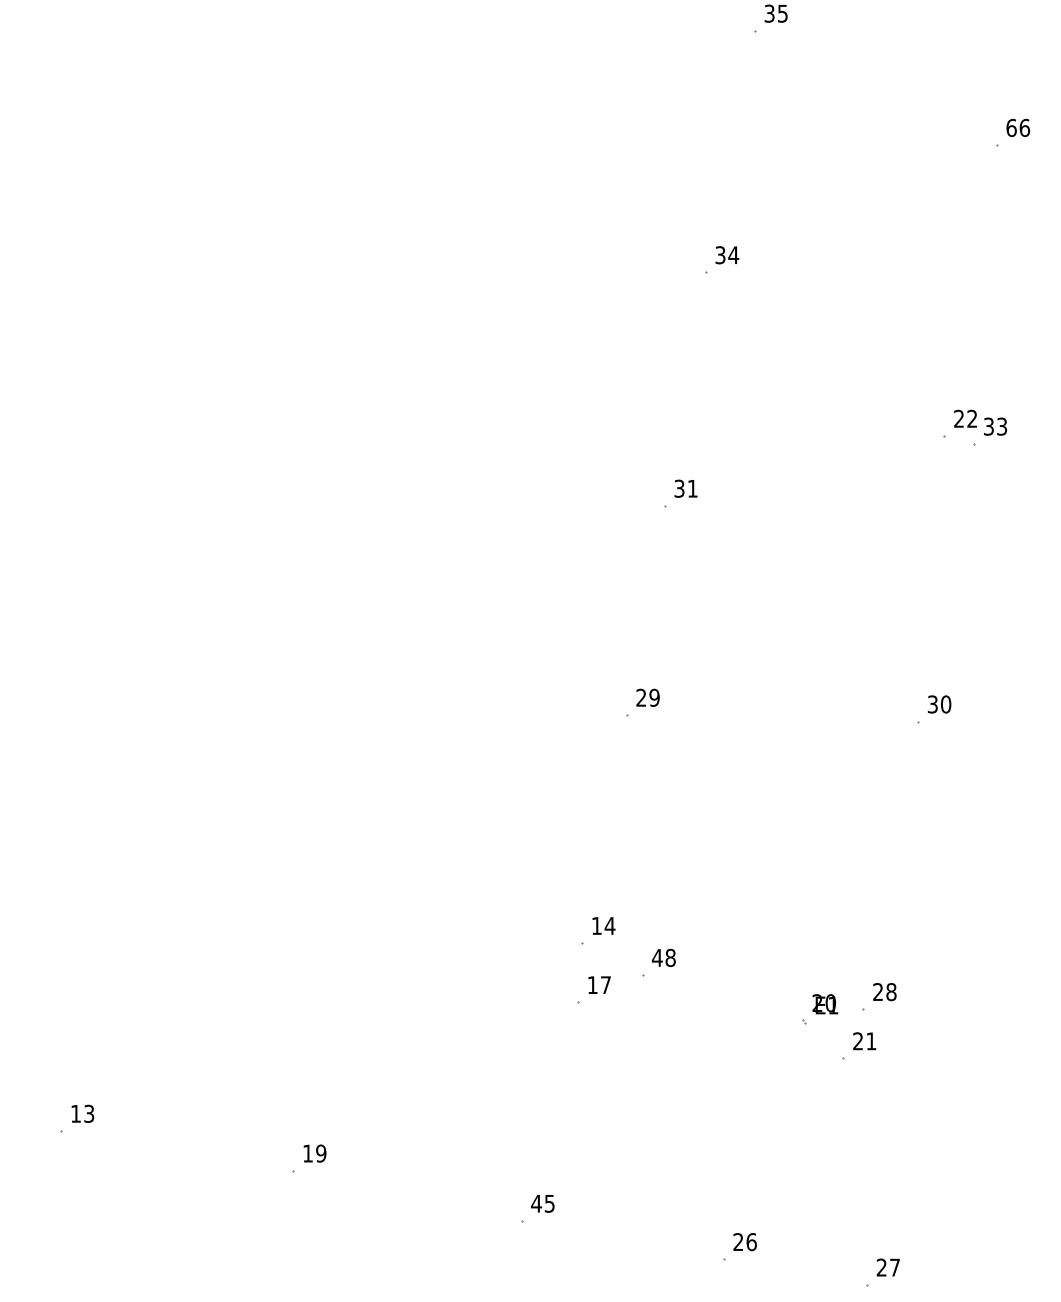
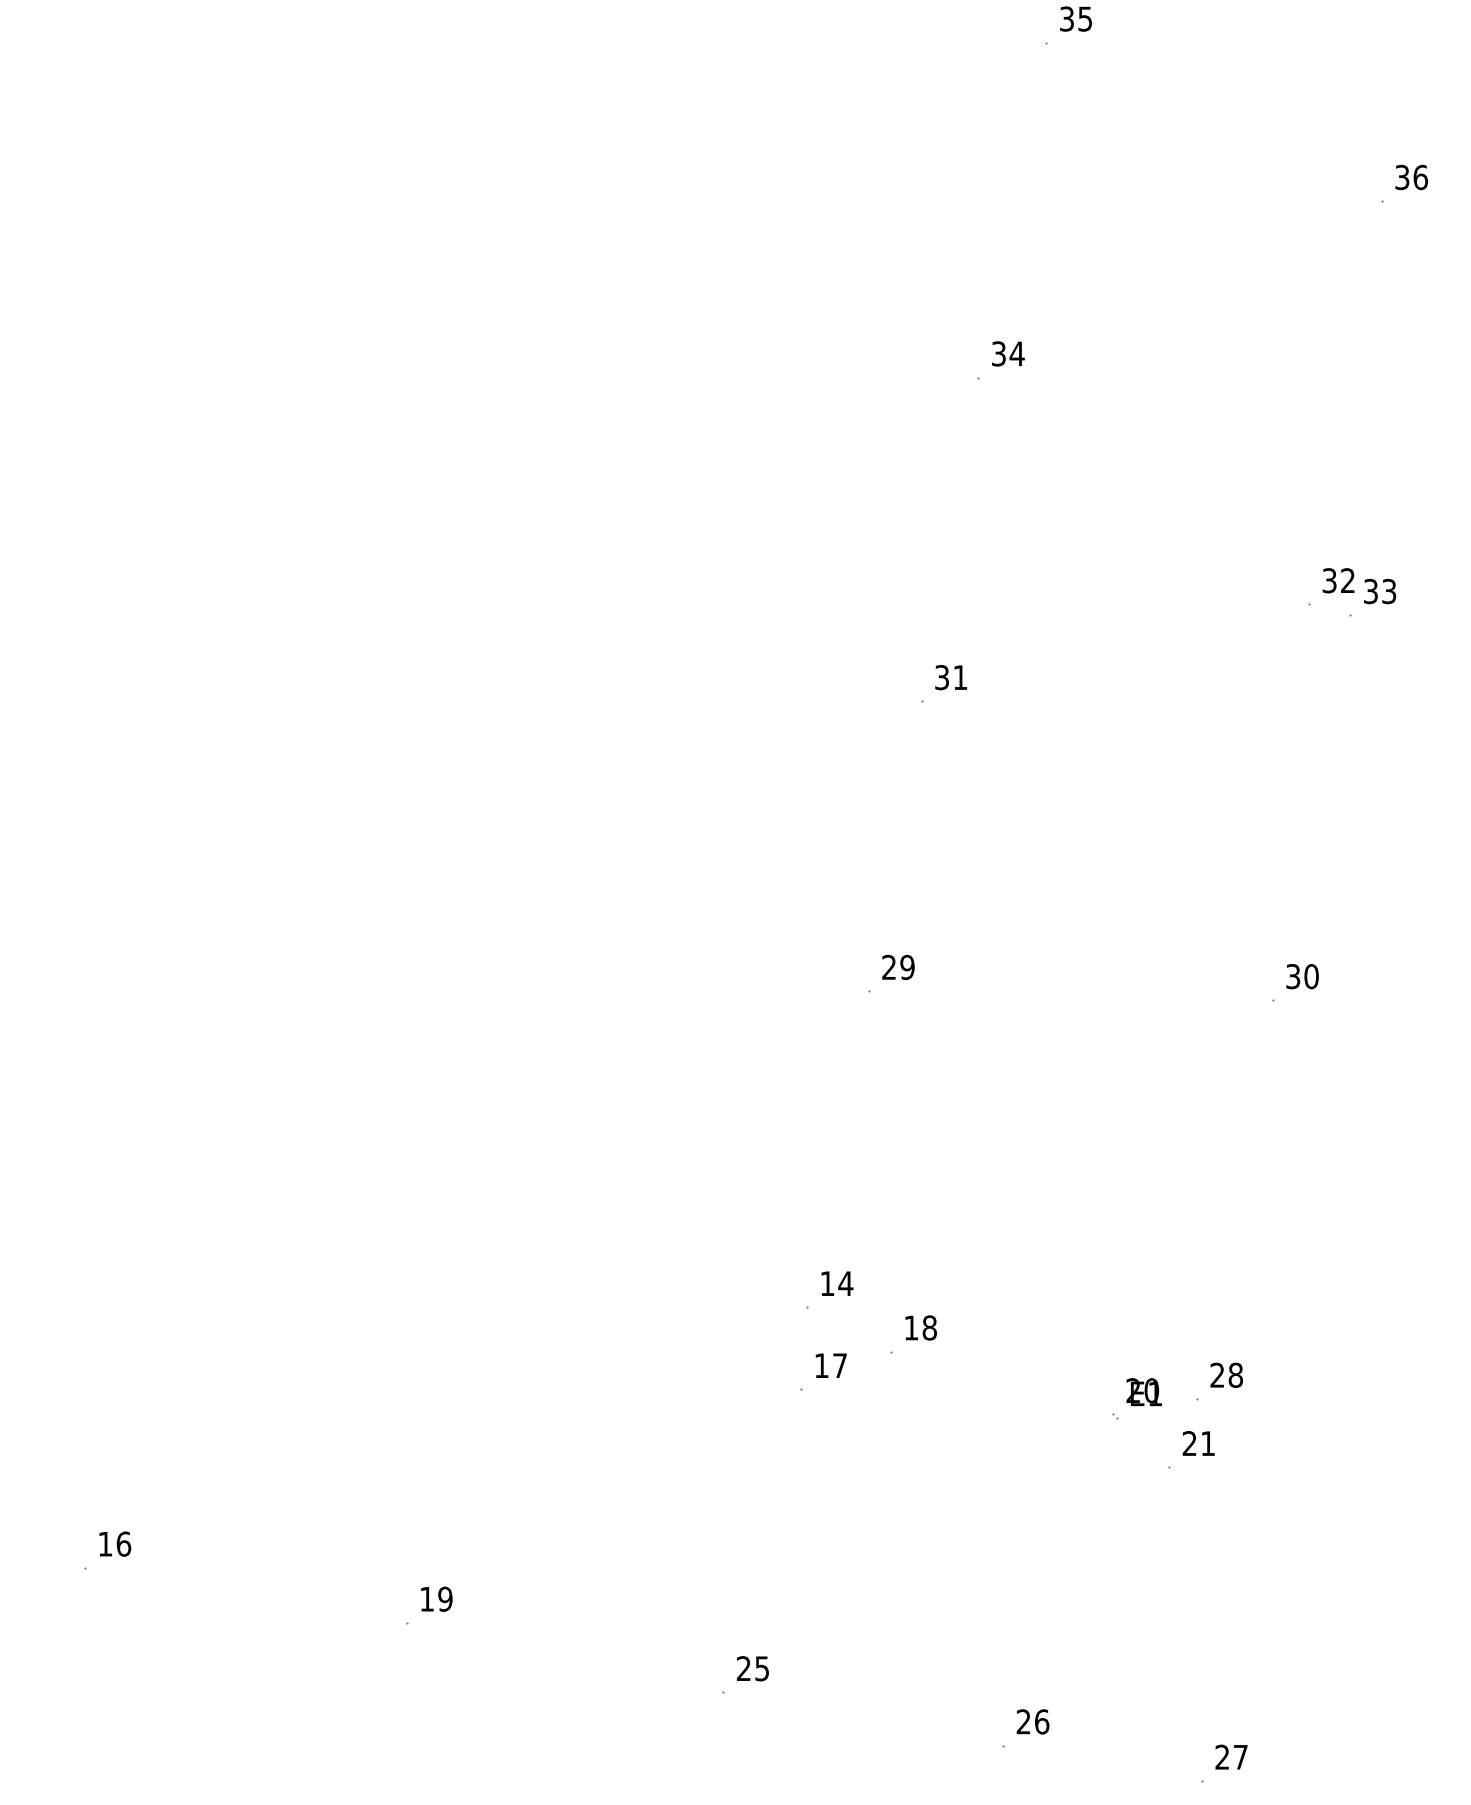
text: (1011, 127) -> (1402, 176), 66 -> 36
text: (959, 418) -> (1330, 580), 22 -> 32
text: (656, 957) -> (910, 1327), 48 -> 18
text: (89, 1113) -> (124, 1543), 13 -> 16
text: (536, 1203) -> (743, 1668), 45 -> 25

